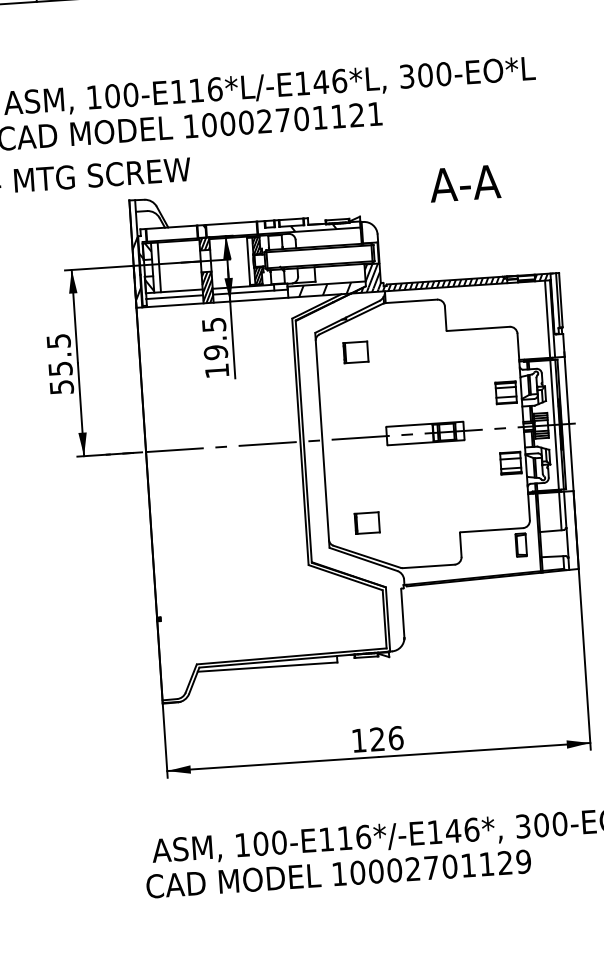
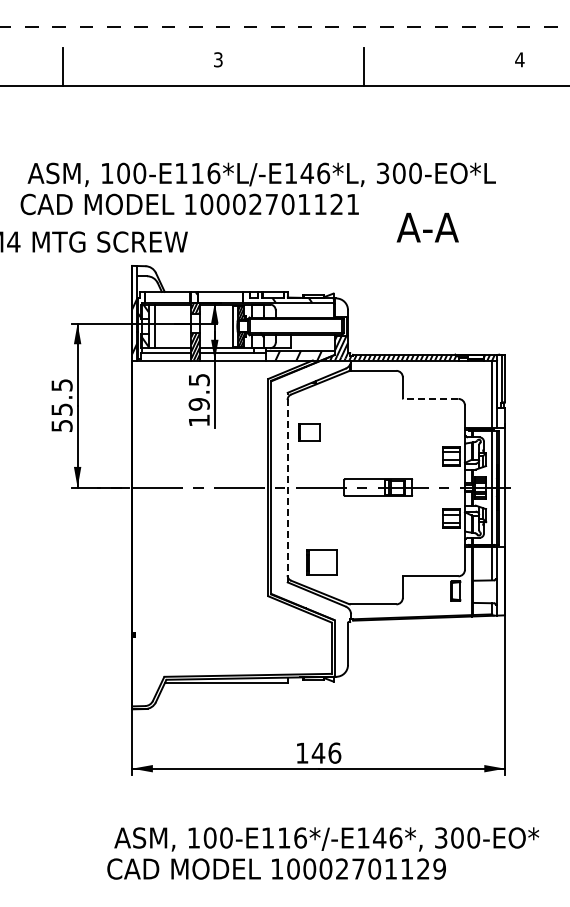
text: (464, 183) -> (427, 227), moved
line: (477, 328) -> (430, 398), solid -> dashed
part: (356, 352) -> (309, 432), moved
line: (322, 440) -> (287, 487), solid -> dashed
part: (367, 522) -> (322, 562), size x1.4
text: (377, 738) -> (318, 752), 126 -> 146

